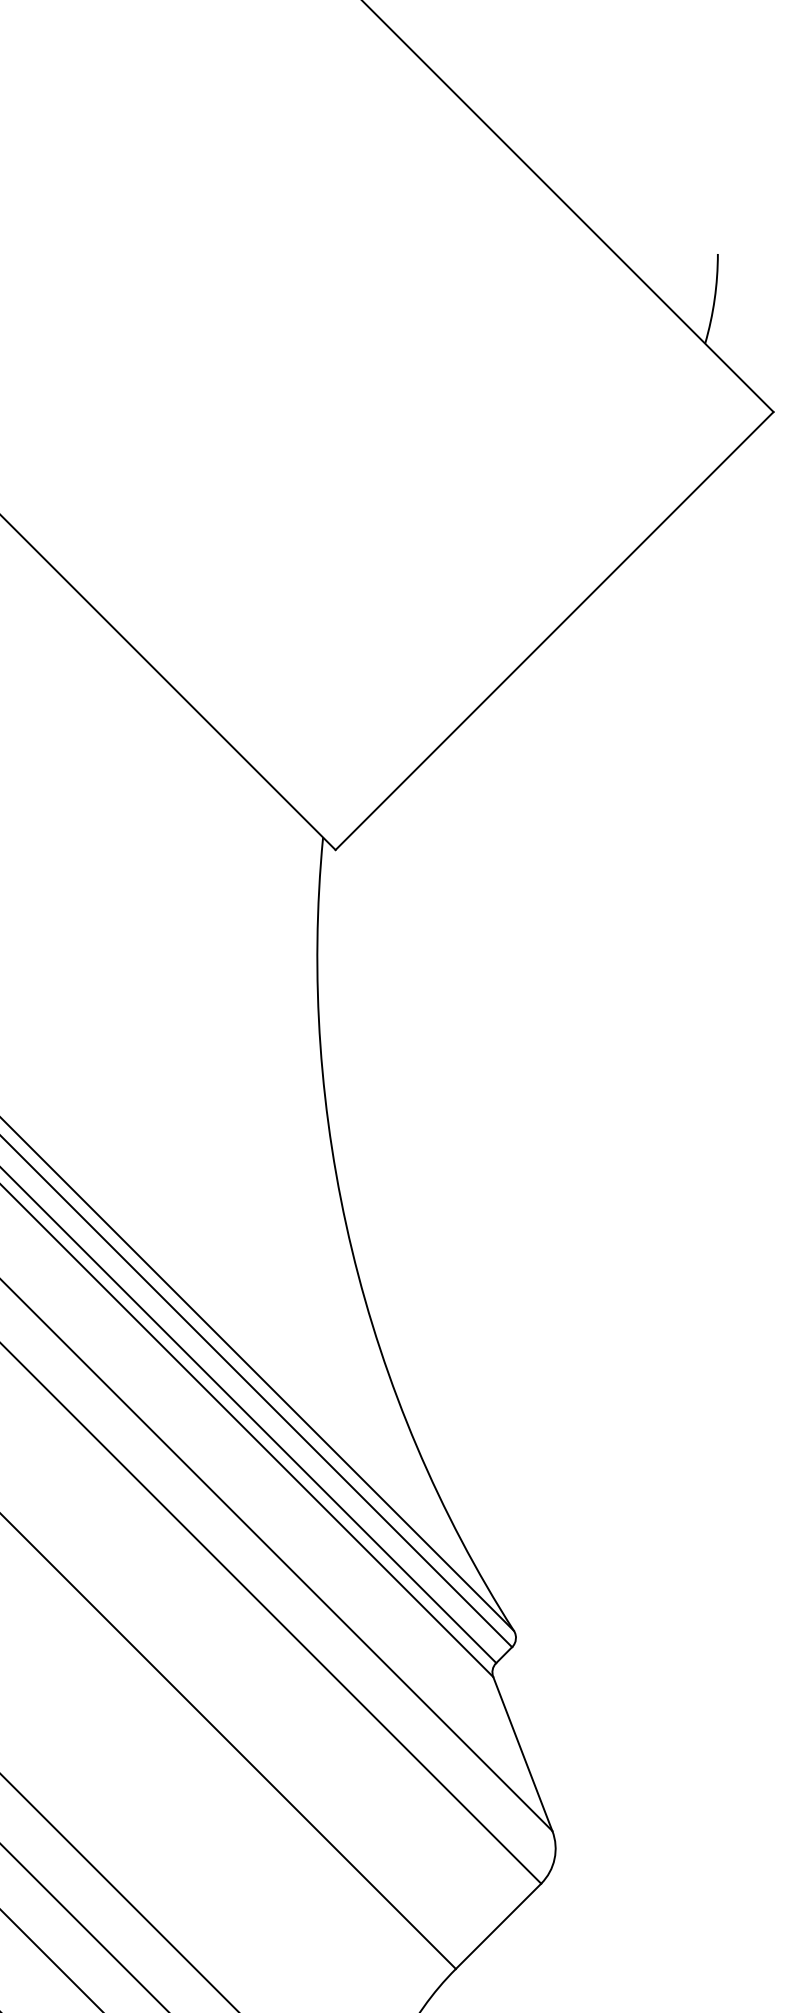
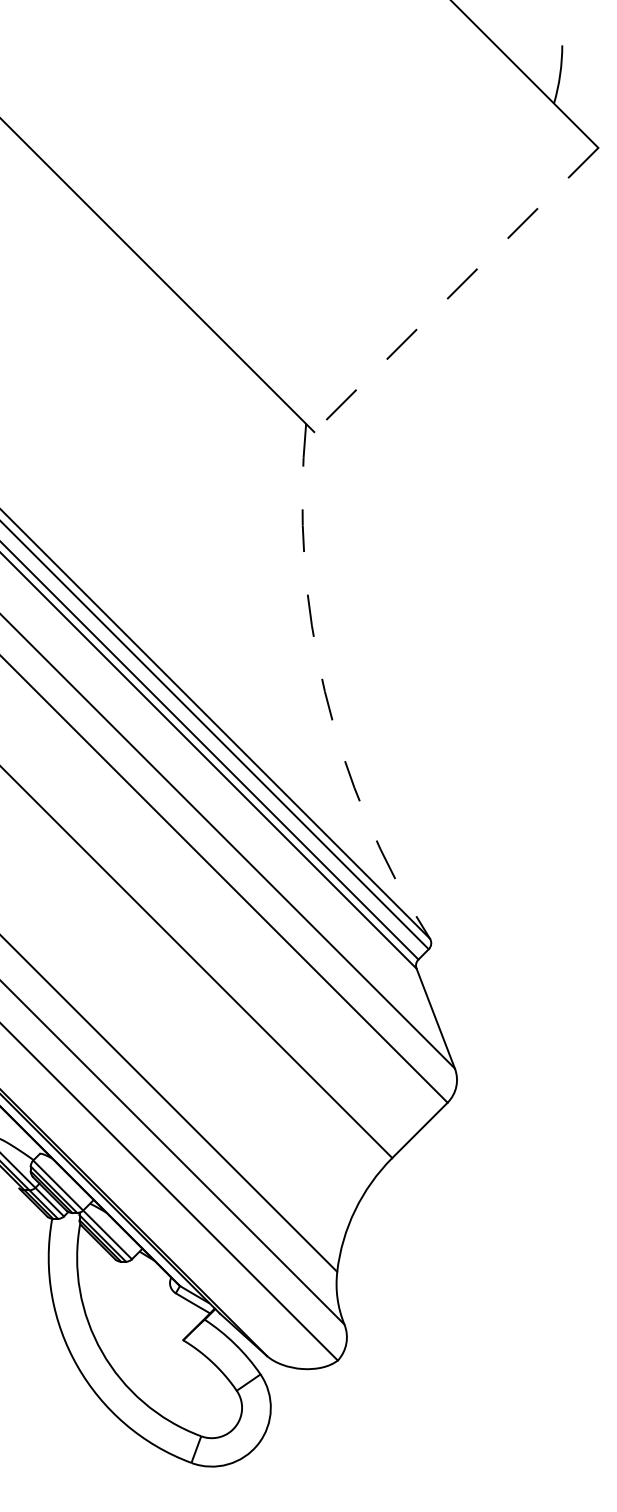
line: (554, 630) -> (456, 289), solid -> dashed
arc: (351, 1249) -> (324, 691), solid -> dashed

